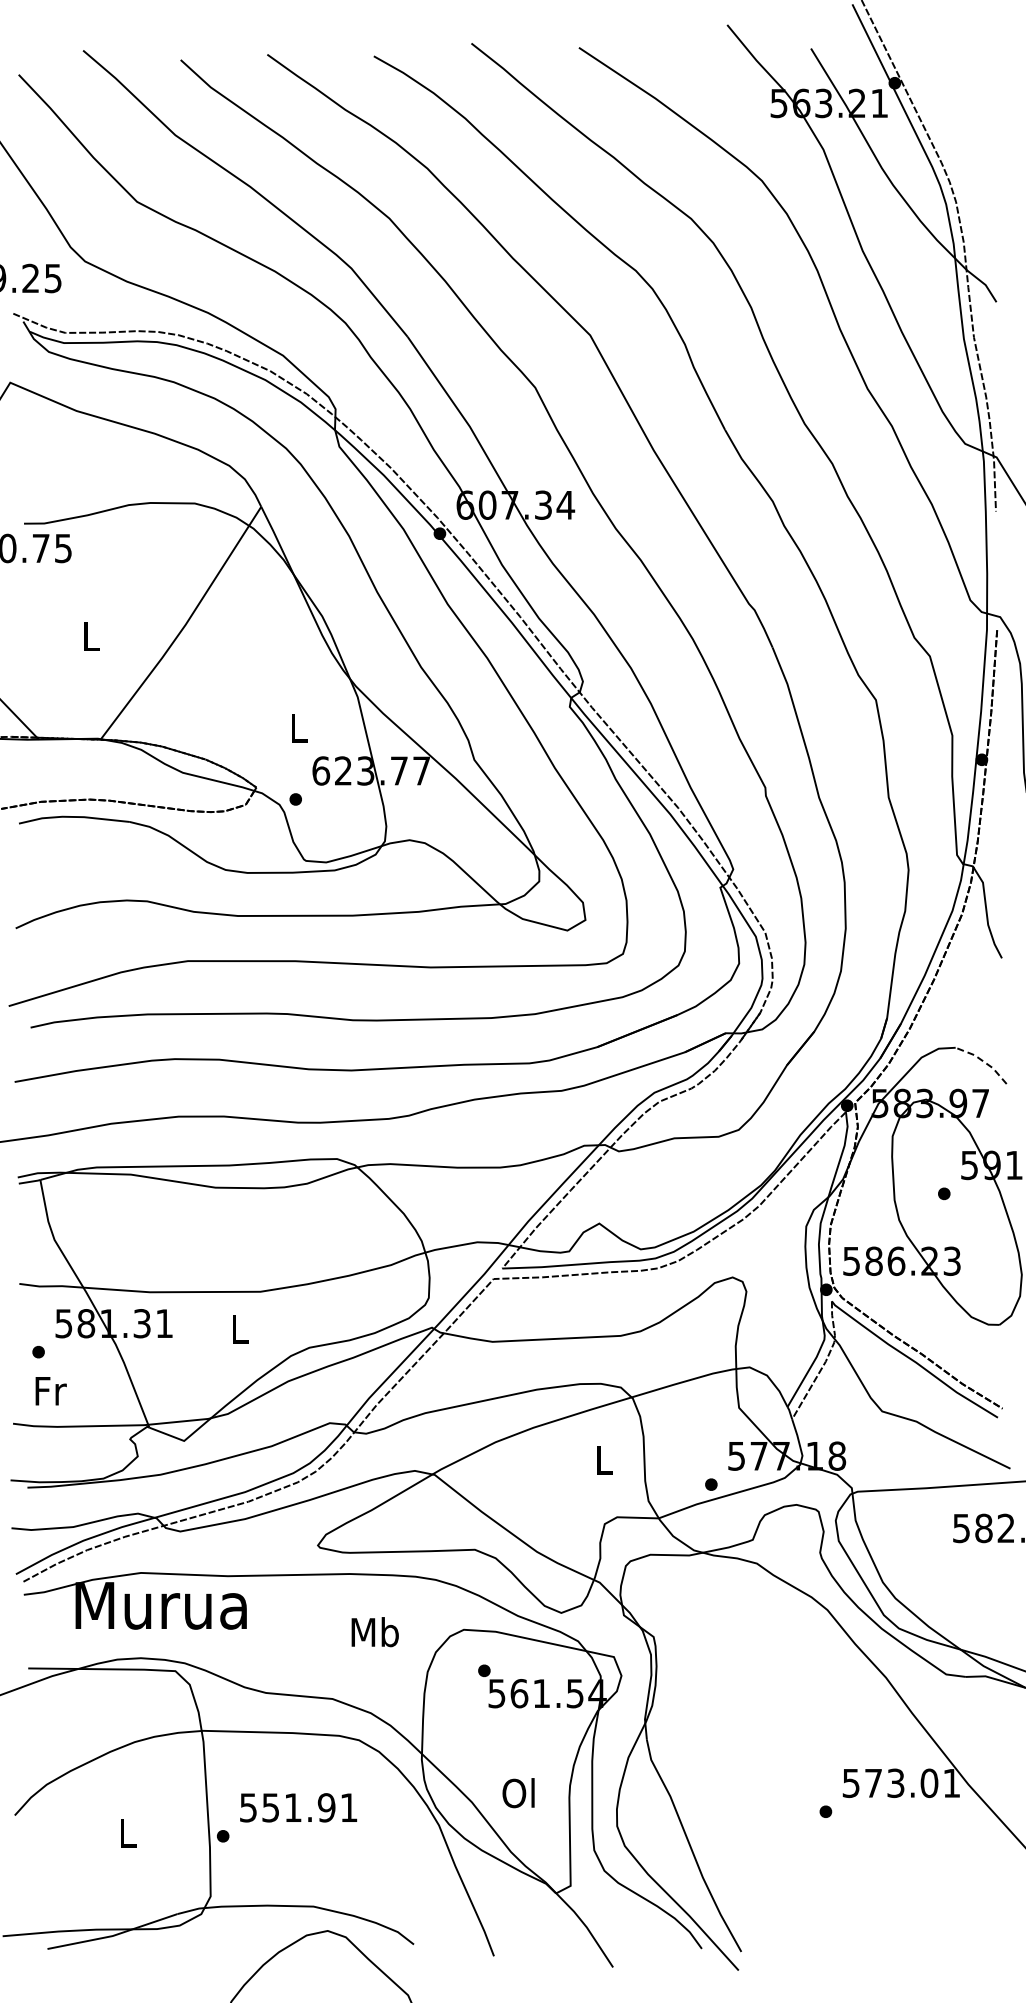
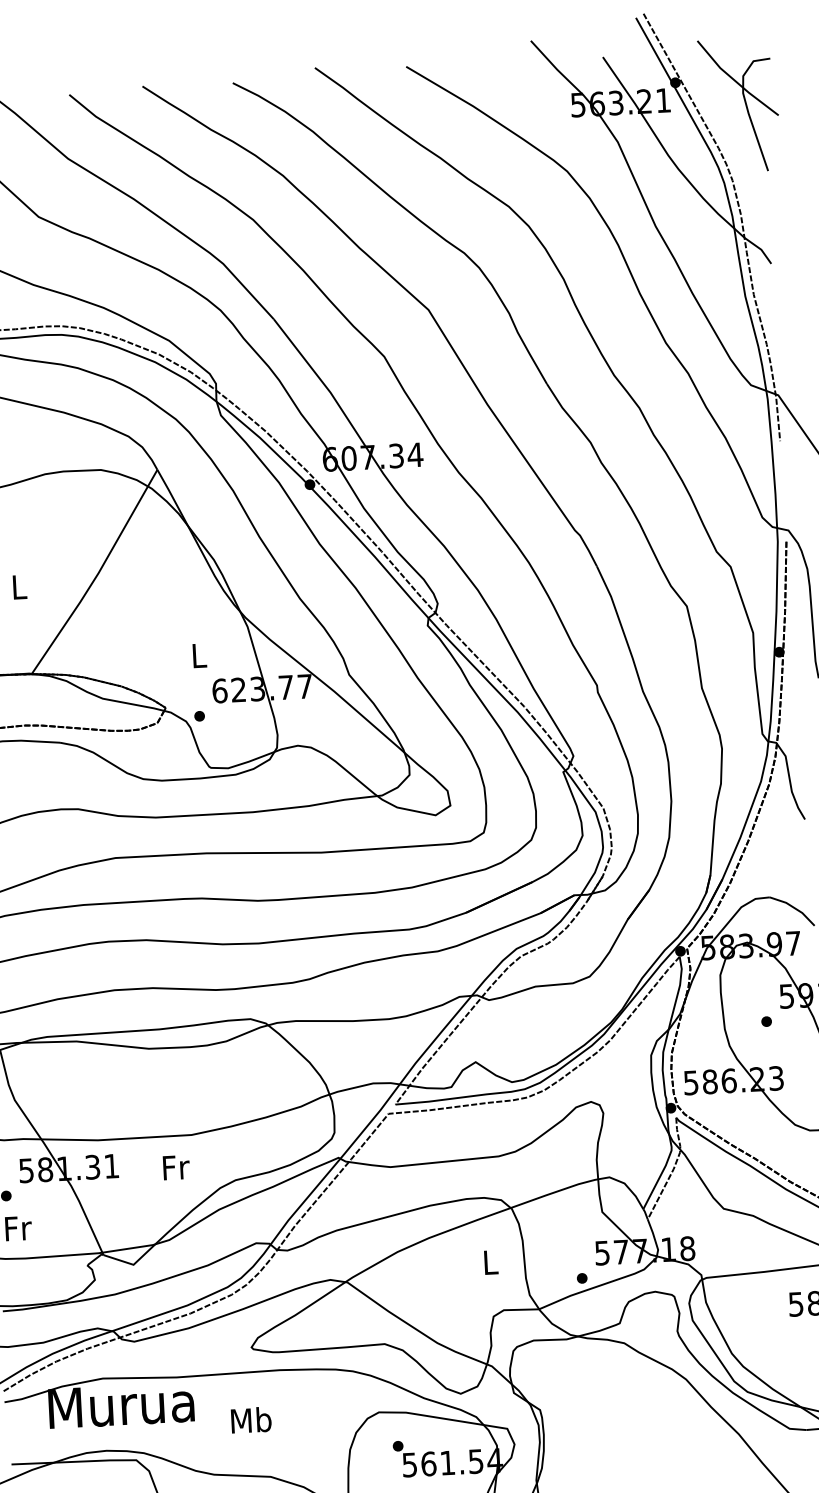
part: (975, 113) -> (745, 104), added
line: (983, 1061) -> (794, 907), dashed -> solid
text: (240, 1329) -> (176, 1167), L -> Fr
text: (374, 1632) -> (250, 1420), moved

